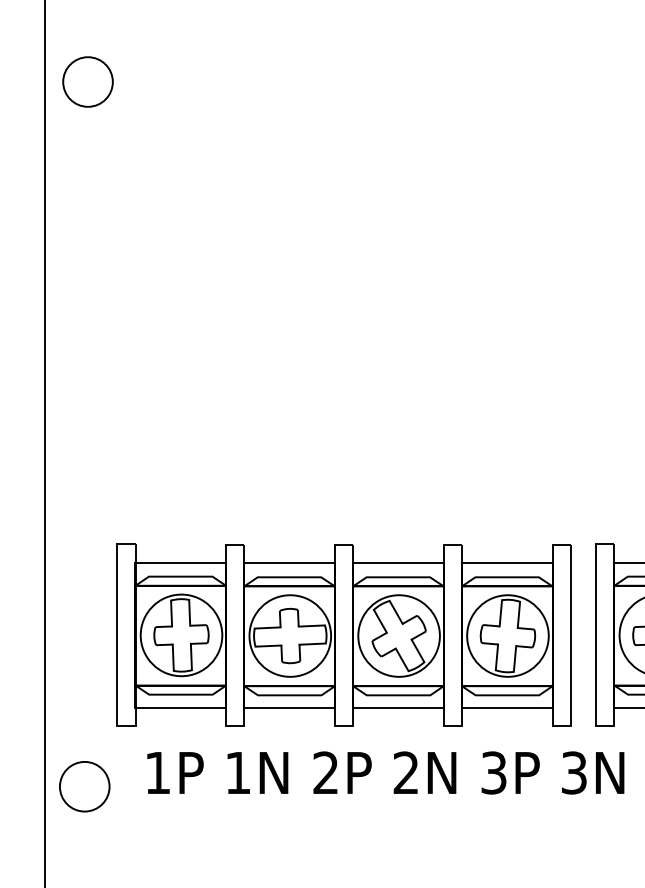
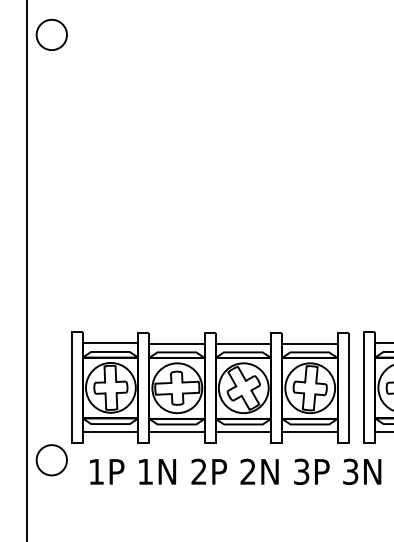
circle: (87, 81) -> (51, 34), moved
circle: (84, 787) -> (51, 460), moved

